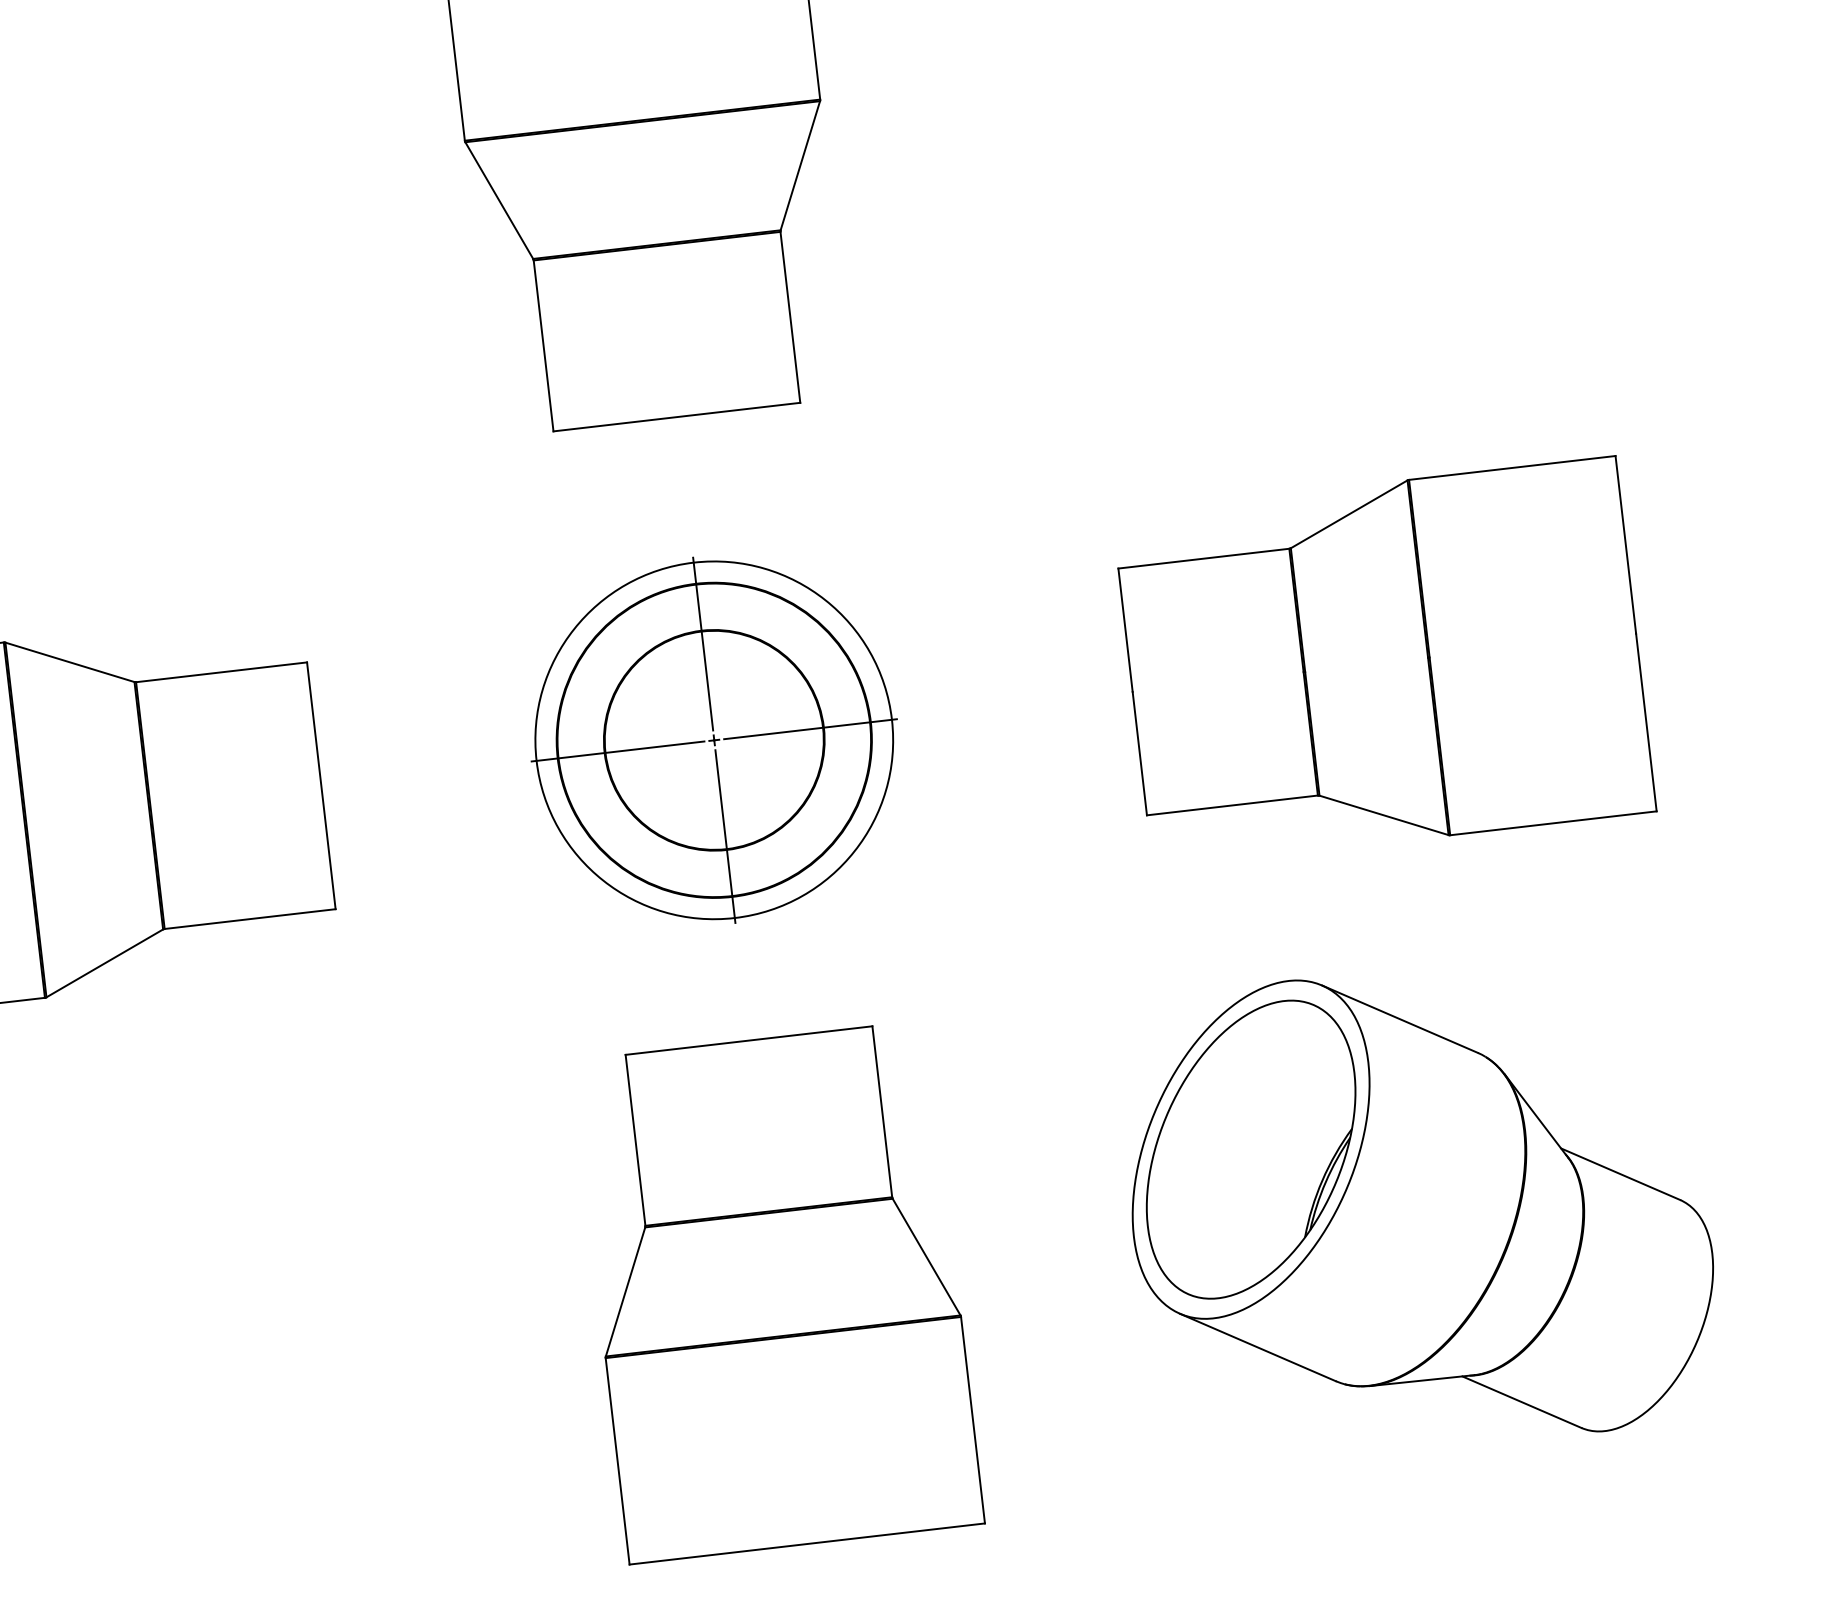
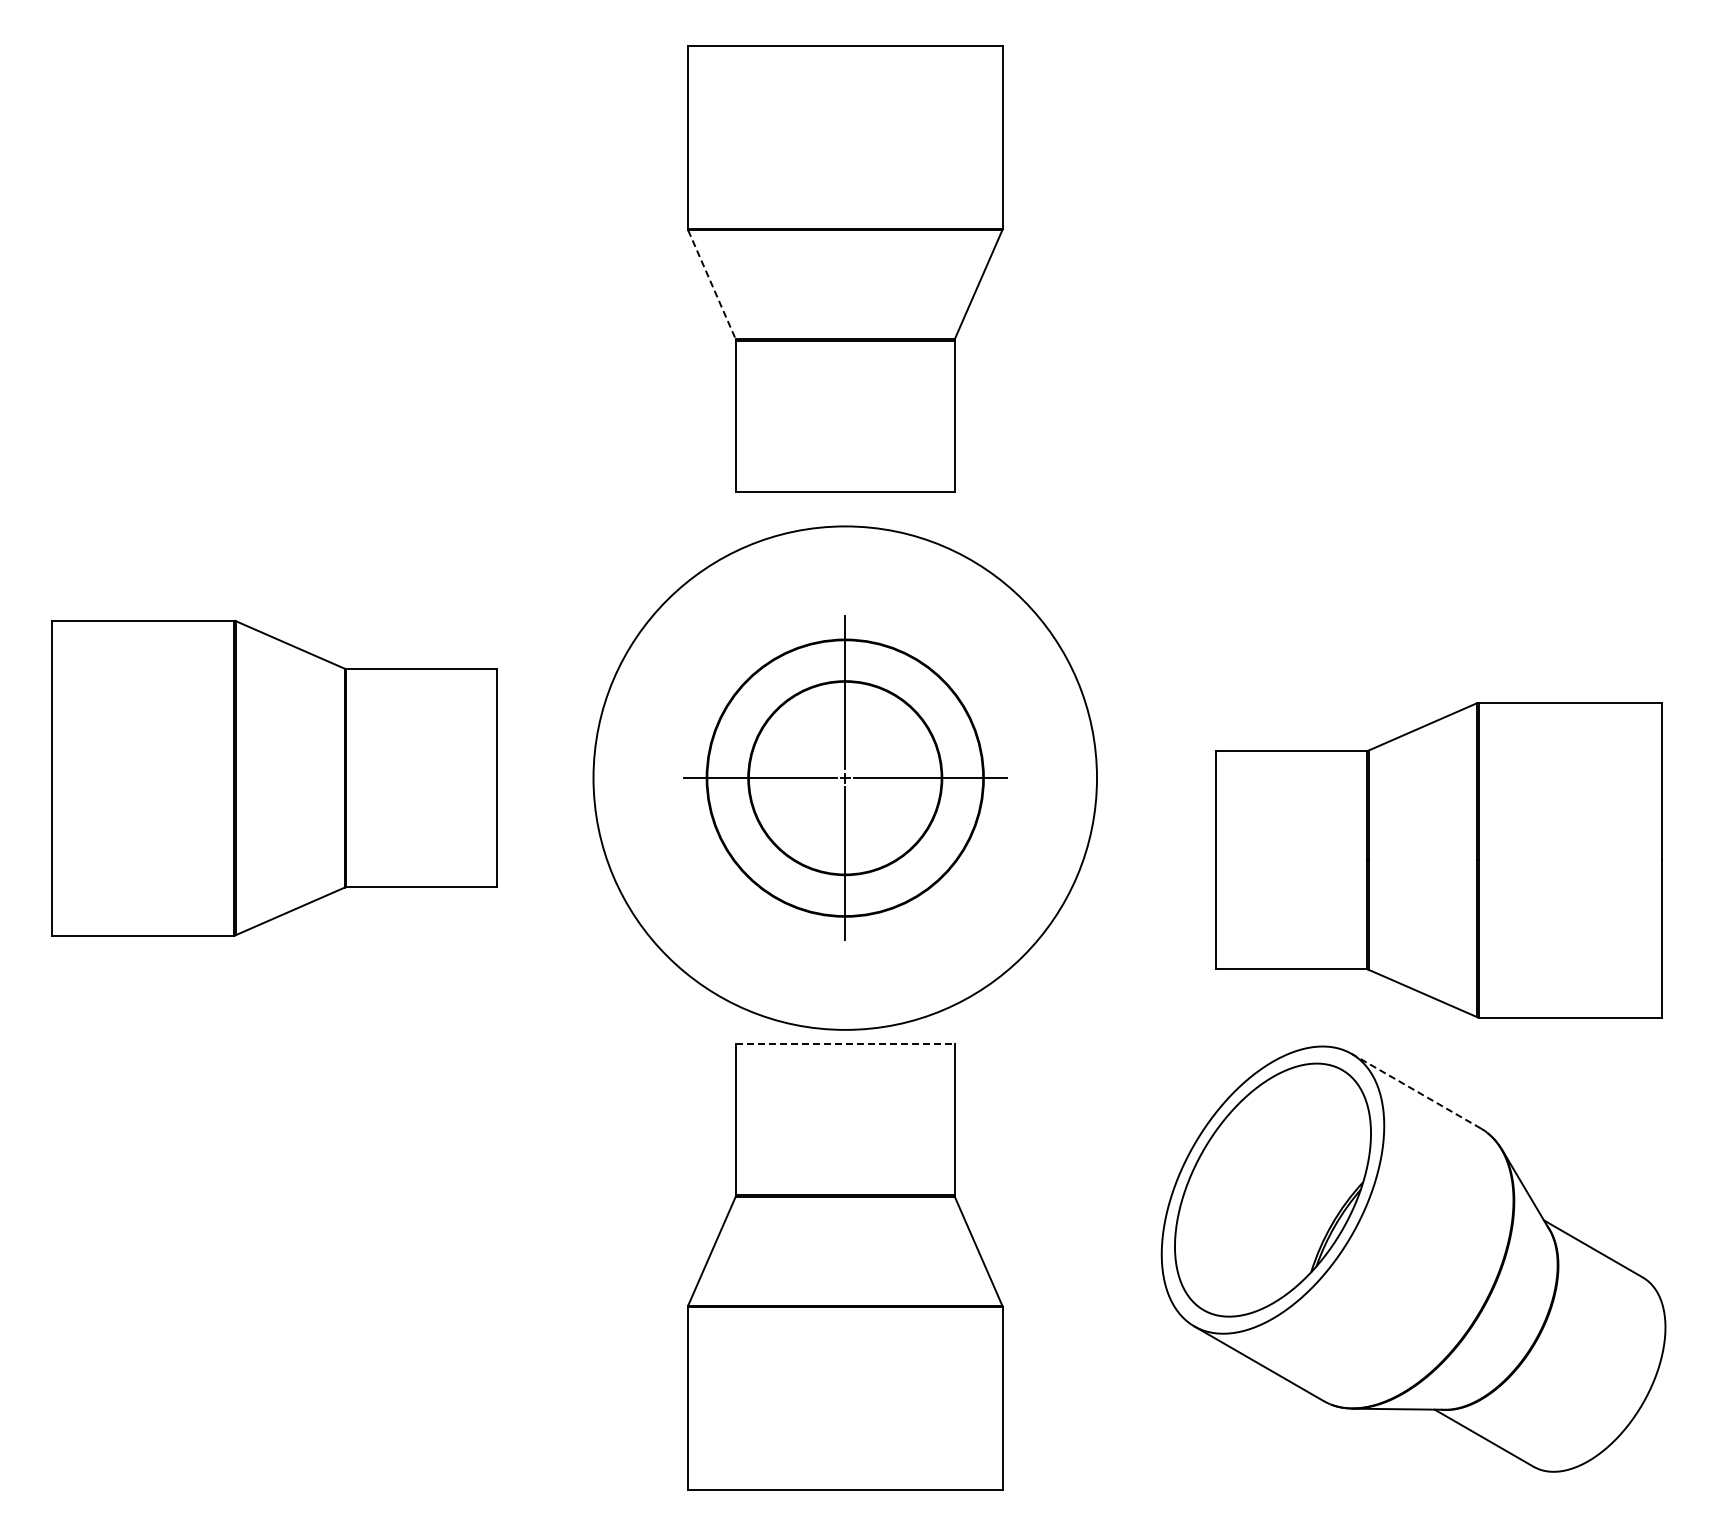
line: (499, 201) -> (712, 285), solid -> dashed
part: (1384, 663) -> (1438, 860), moved
circle: (713, 739) -> (844, 777), size x1.6
line: (1400, 1019) -> (1416, 1091), solid -> dashed
line: (749, 1041) -> (845, 1044), solid -> dashed

